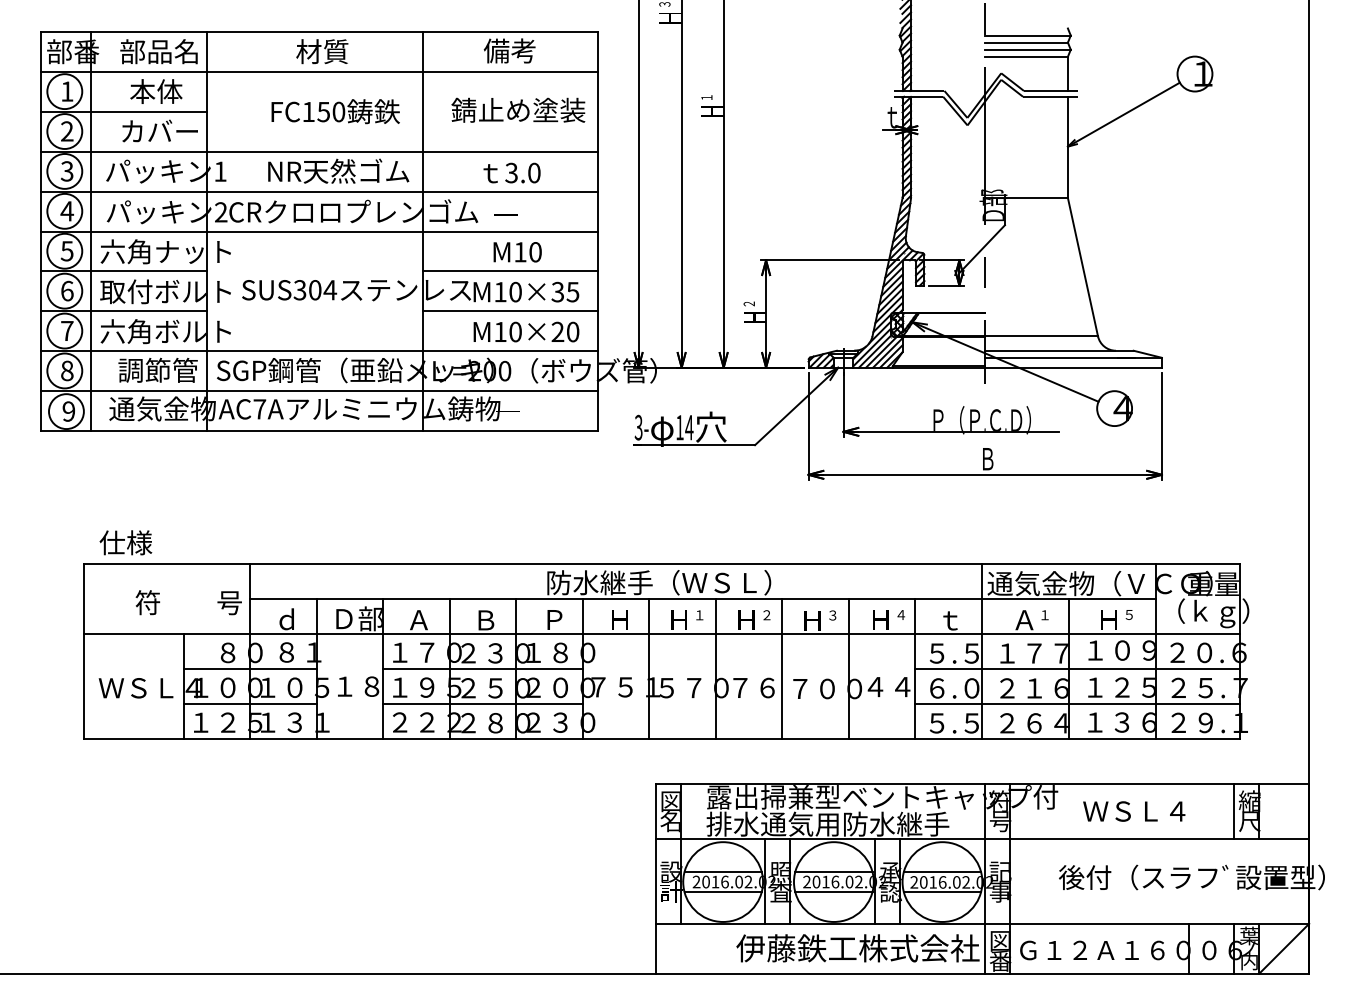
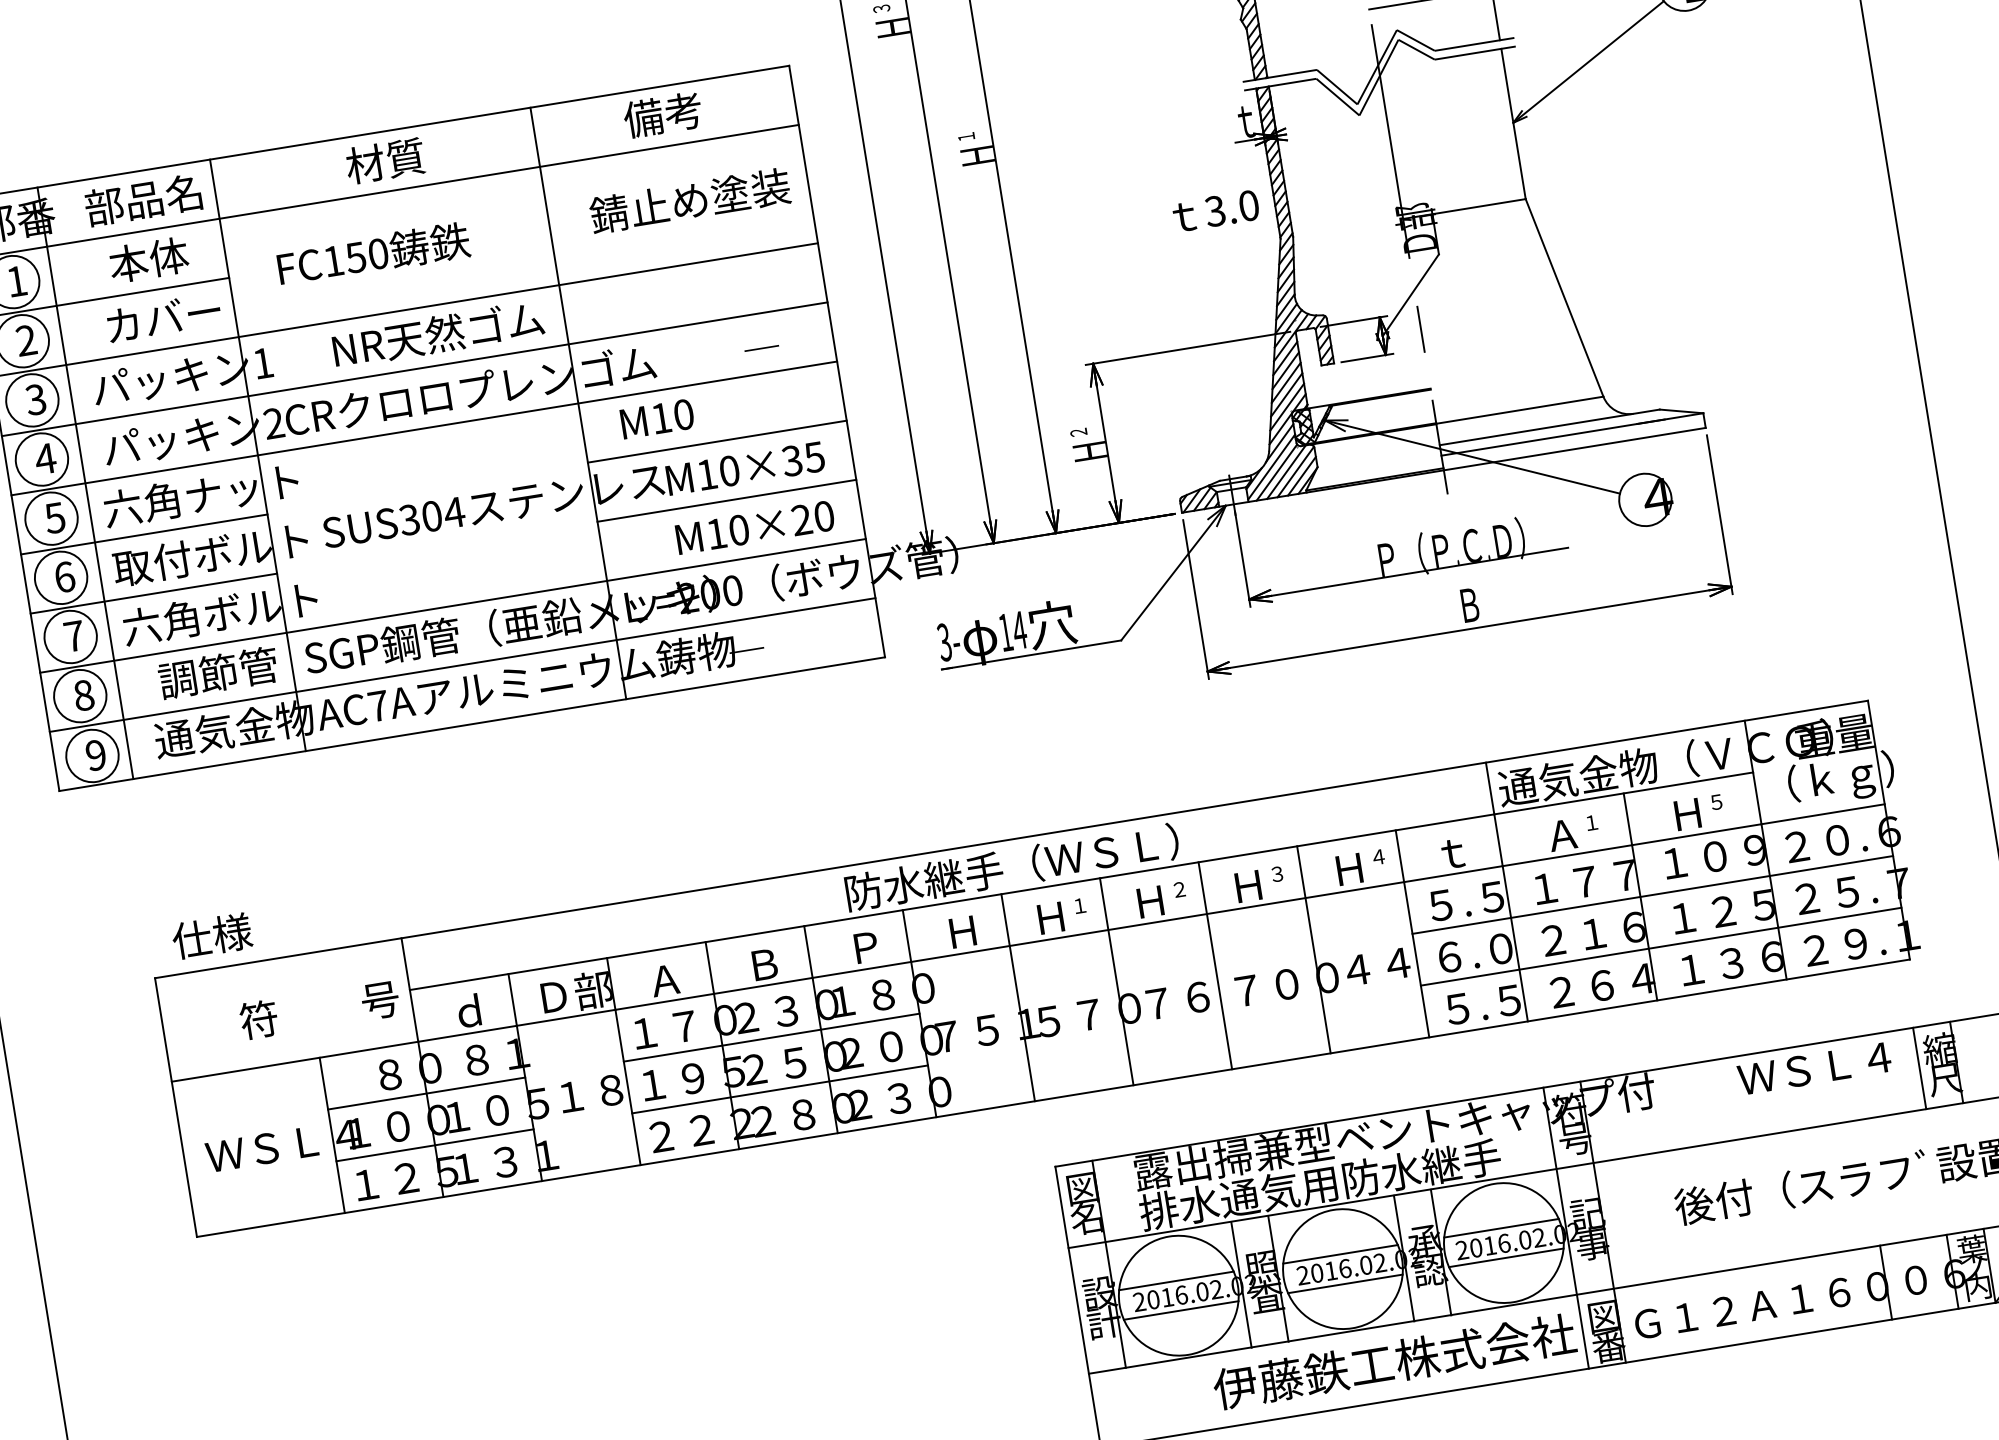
text: (335, 111) -> (373, 254), moved
text: (511, 172) -> (1215, 210), moved
text: (505, 214) -> (761, 347), moved
text: (517, 252) -> (657, 419), moved
text: (1134, 811) -> (1814, 1068), moved

